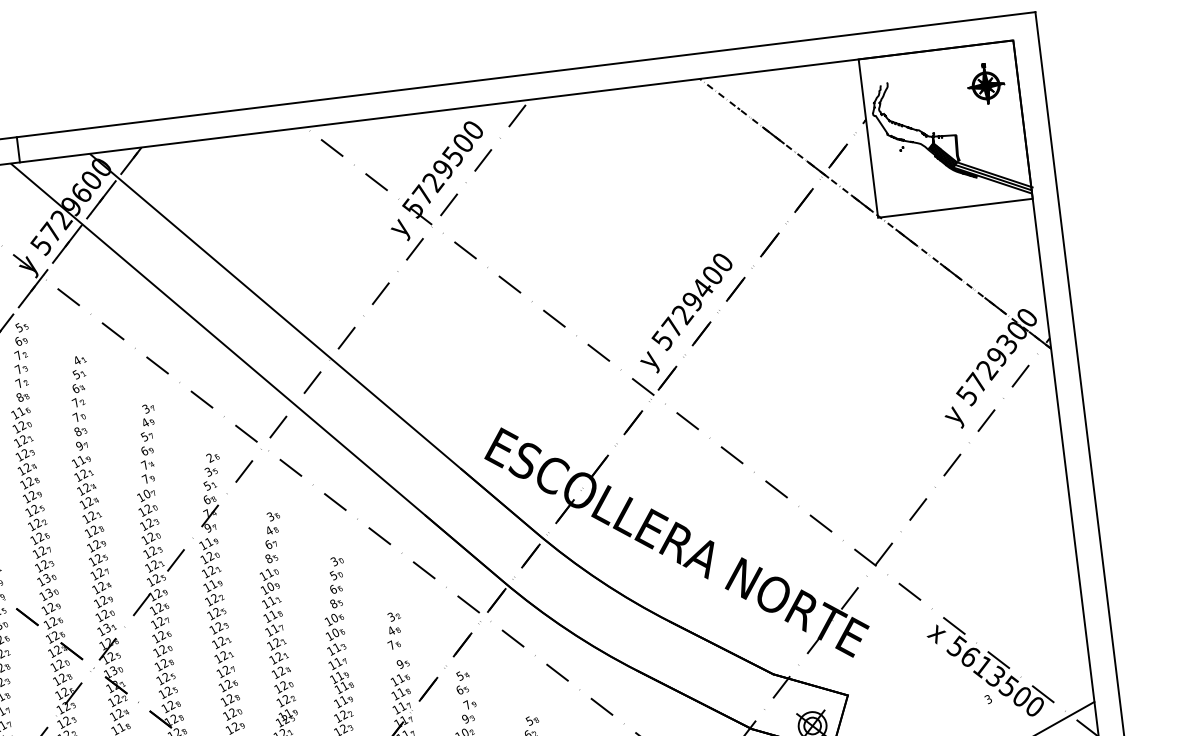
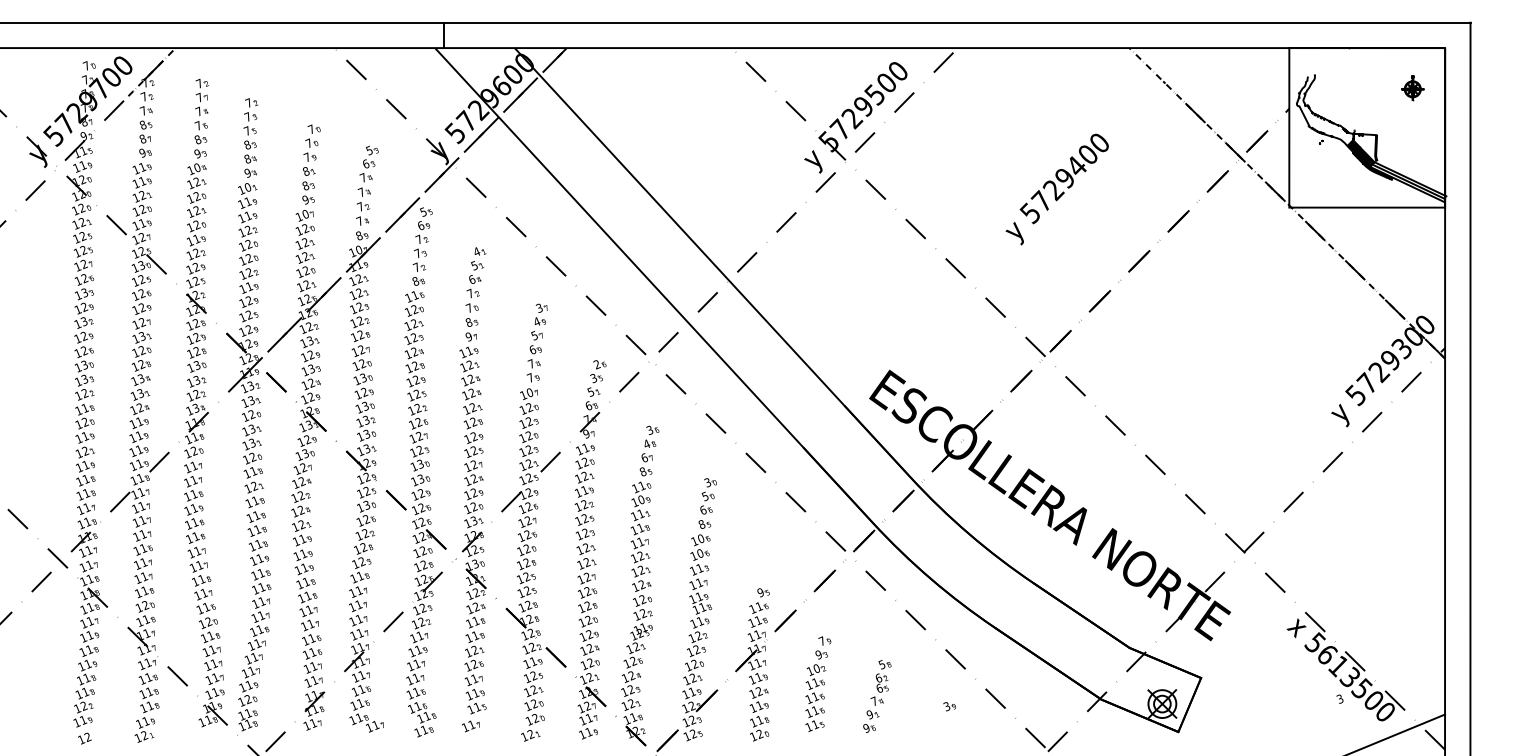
part: (985, 84) -> (1412, 88), size x0.6
text: (685, 313) -> (1056, 189), moved
part: (394, 630) -> (758, 558), removed
part: (462, 681) -> (820, 617), removed

